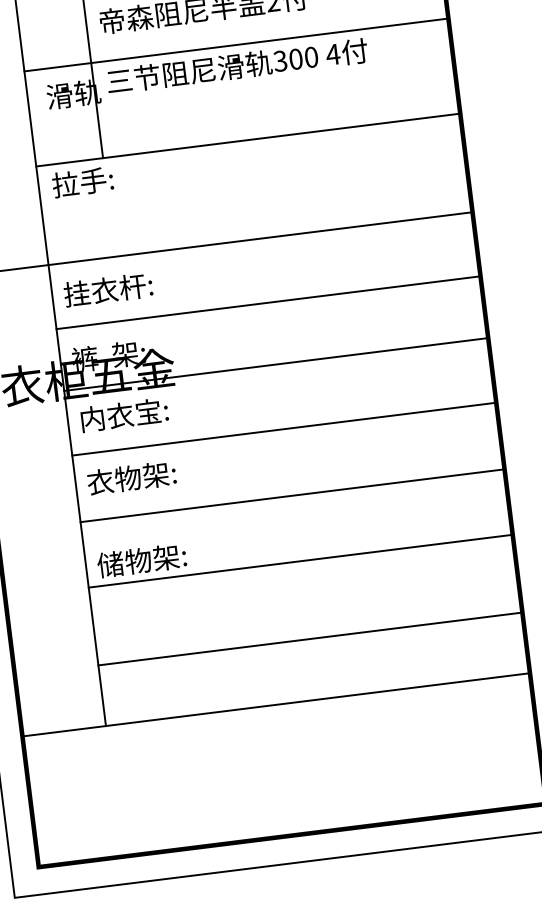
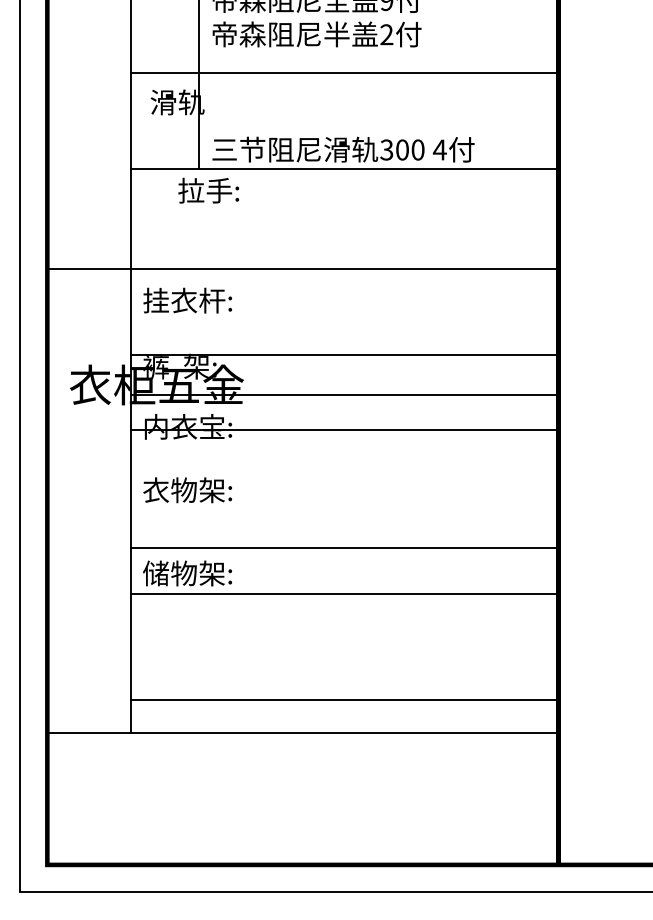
text: (237, 66) -> (343, 149), moved
text: (82, 182) -> (208, 190), moved
line: (267, 303) -> (344, 355), moved
line: (283, 429) -> (344, 429), moved
line: (291, 495) -> (344, 547), moved
line: (309, 639) -> (344, 700), moved

